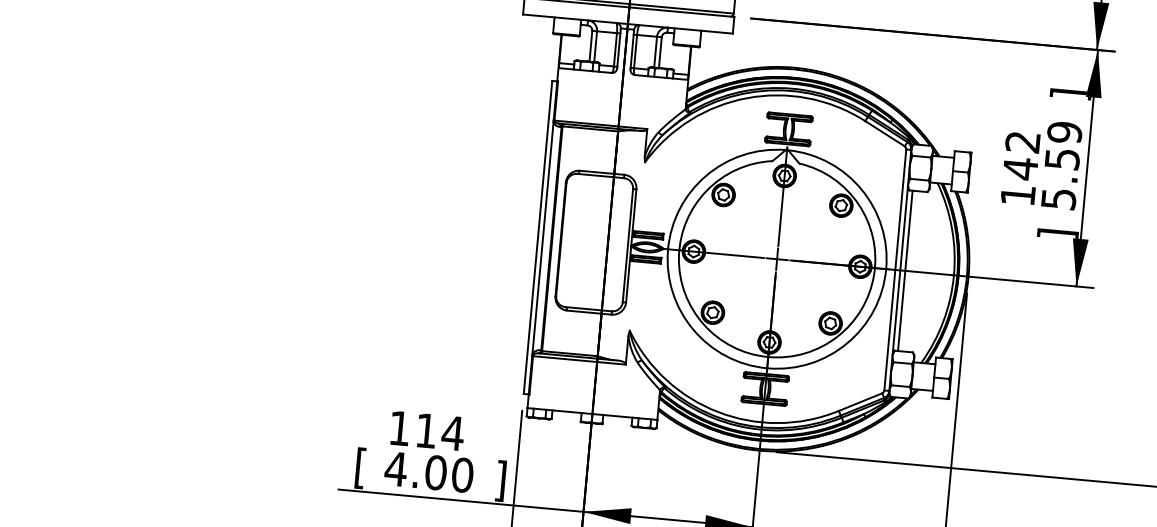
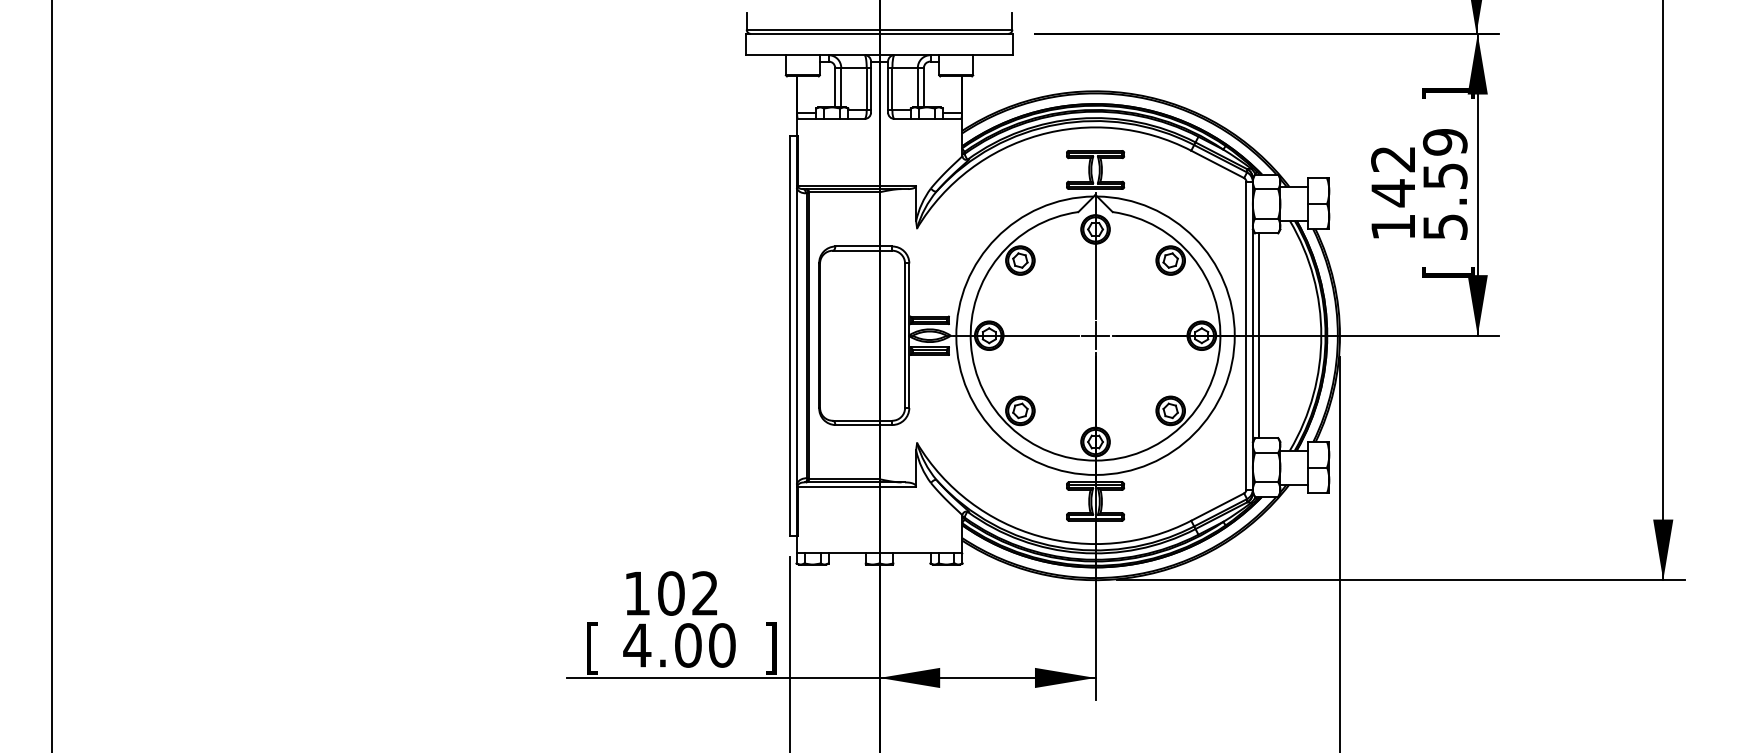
text: (1058, 234) -> (1448, 271), ] -> [
text: (439, 432) -> (688, 593), 114 -> 102

